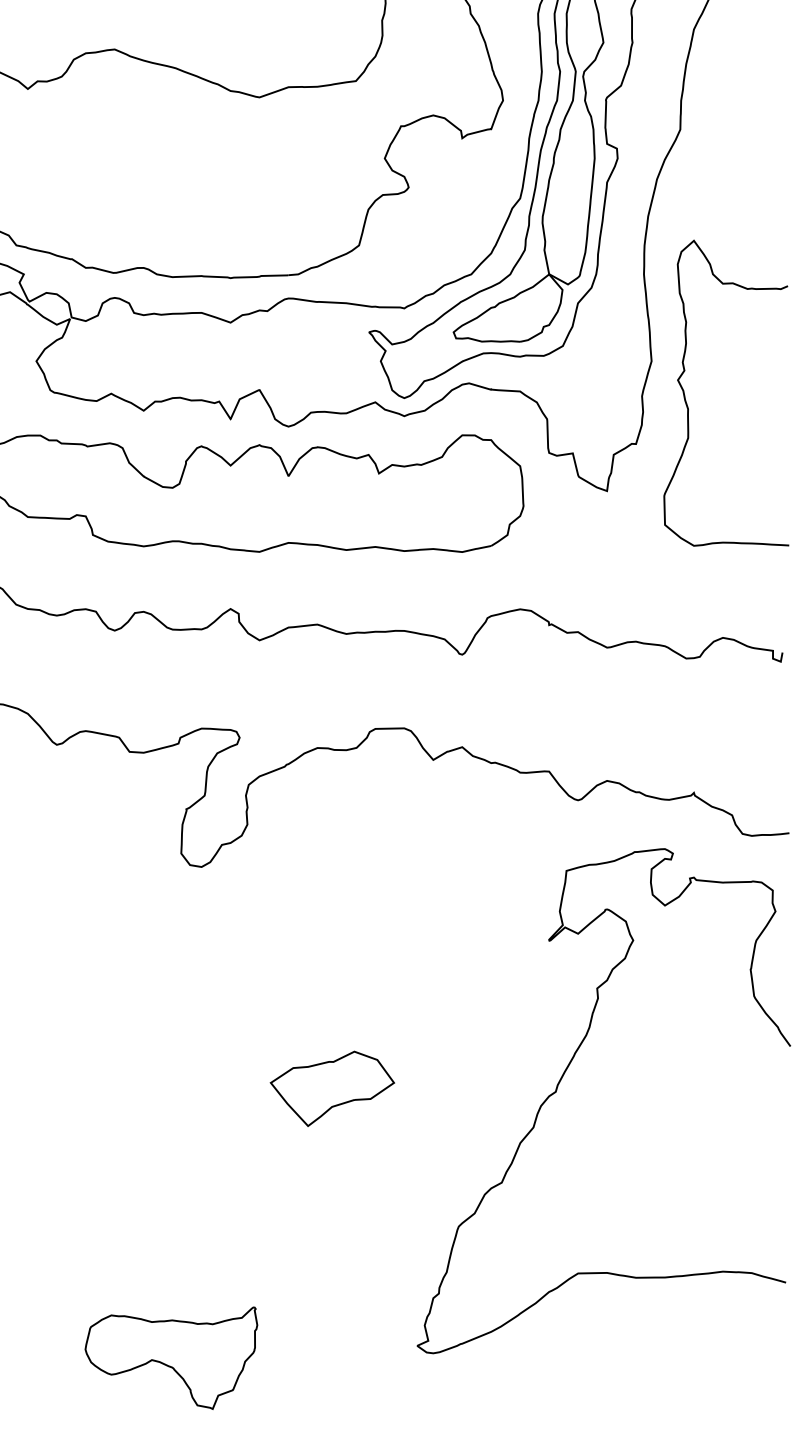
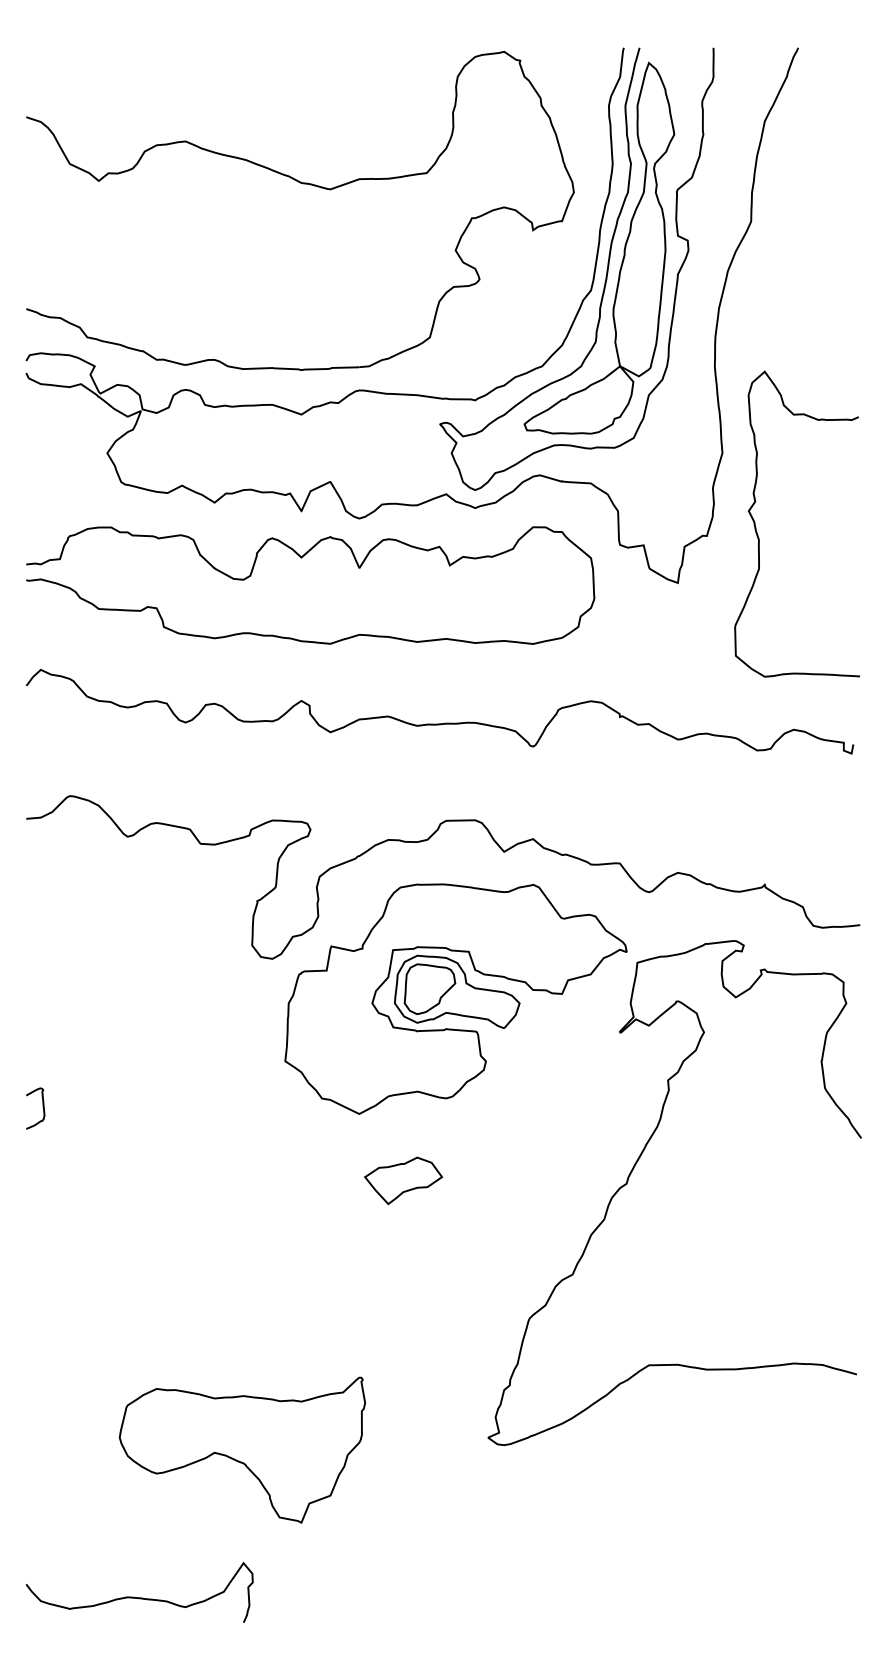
curve: (687, 403) -> (758, 534), moved
part: (384, 906) -> (455, 998), added
part: (332, 1088) -> (403, 1180), size x0.62
part: (170, 1357) -> (241, 1449), size x1.43

